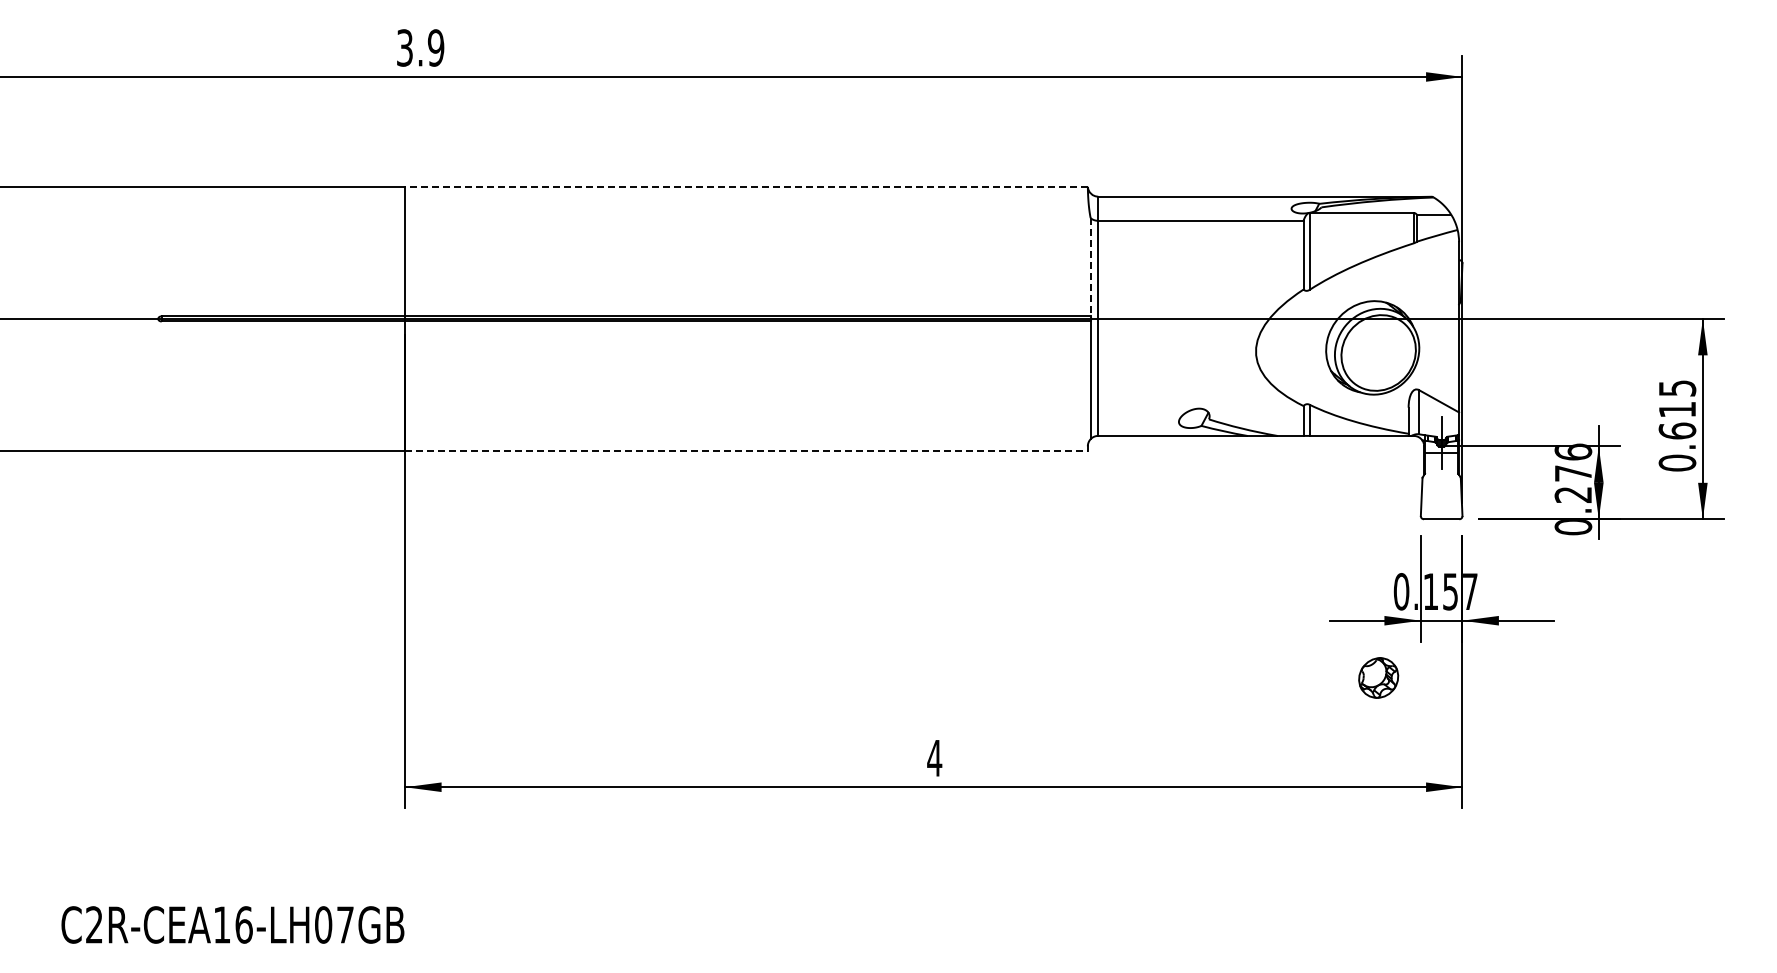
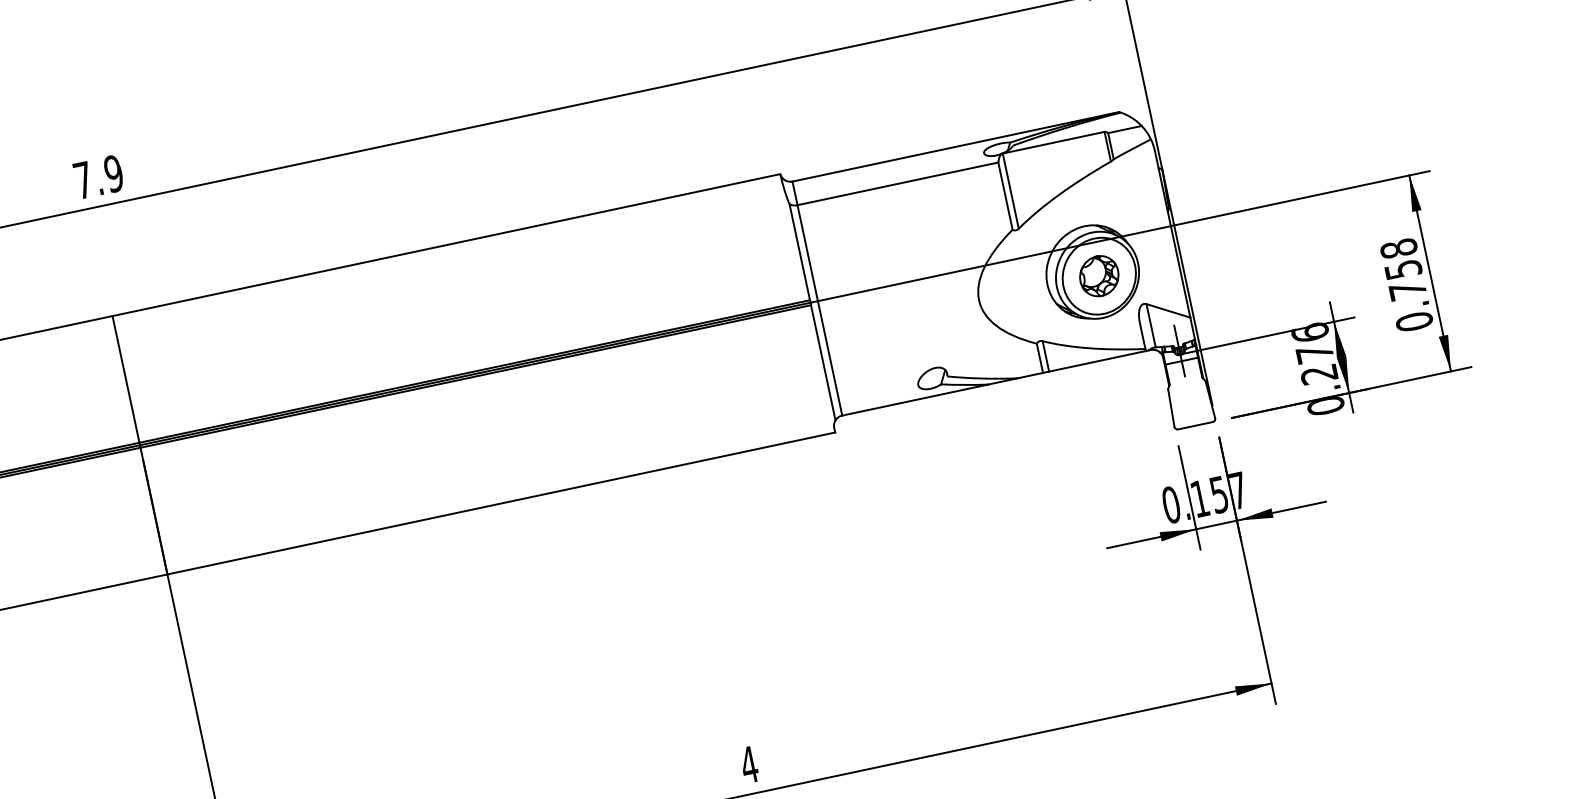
text: (404, 47) -> (82, 179), 3.9 -> 7.9
line: (746, 186) -> (446, 244), dashed -> solid
line: (1090, 267) -> (799, 252), dashed -> solid
text: (1677, 409) -> (1403, 269), 0.615 -> 0.758
line: (747, 451) -> (502, 503), dashed -> solid
part: (1378, 677) -> (1099, 275), moved

